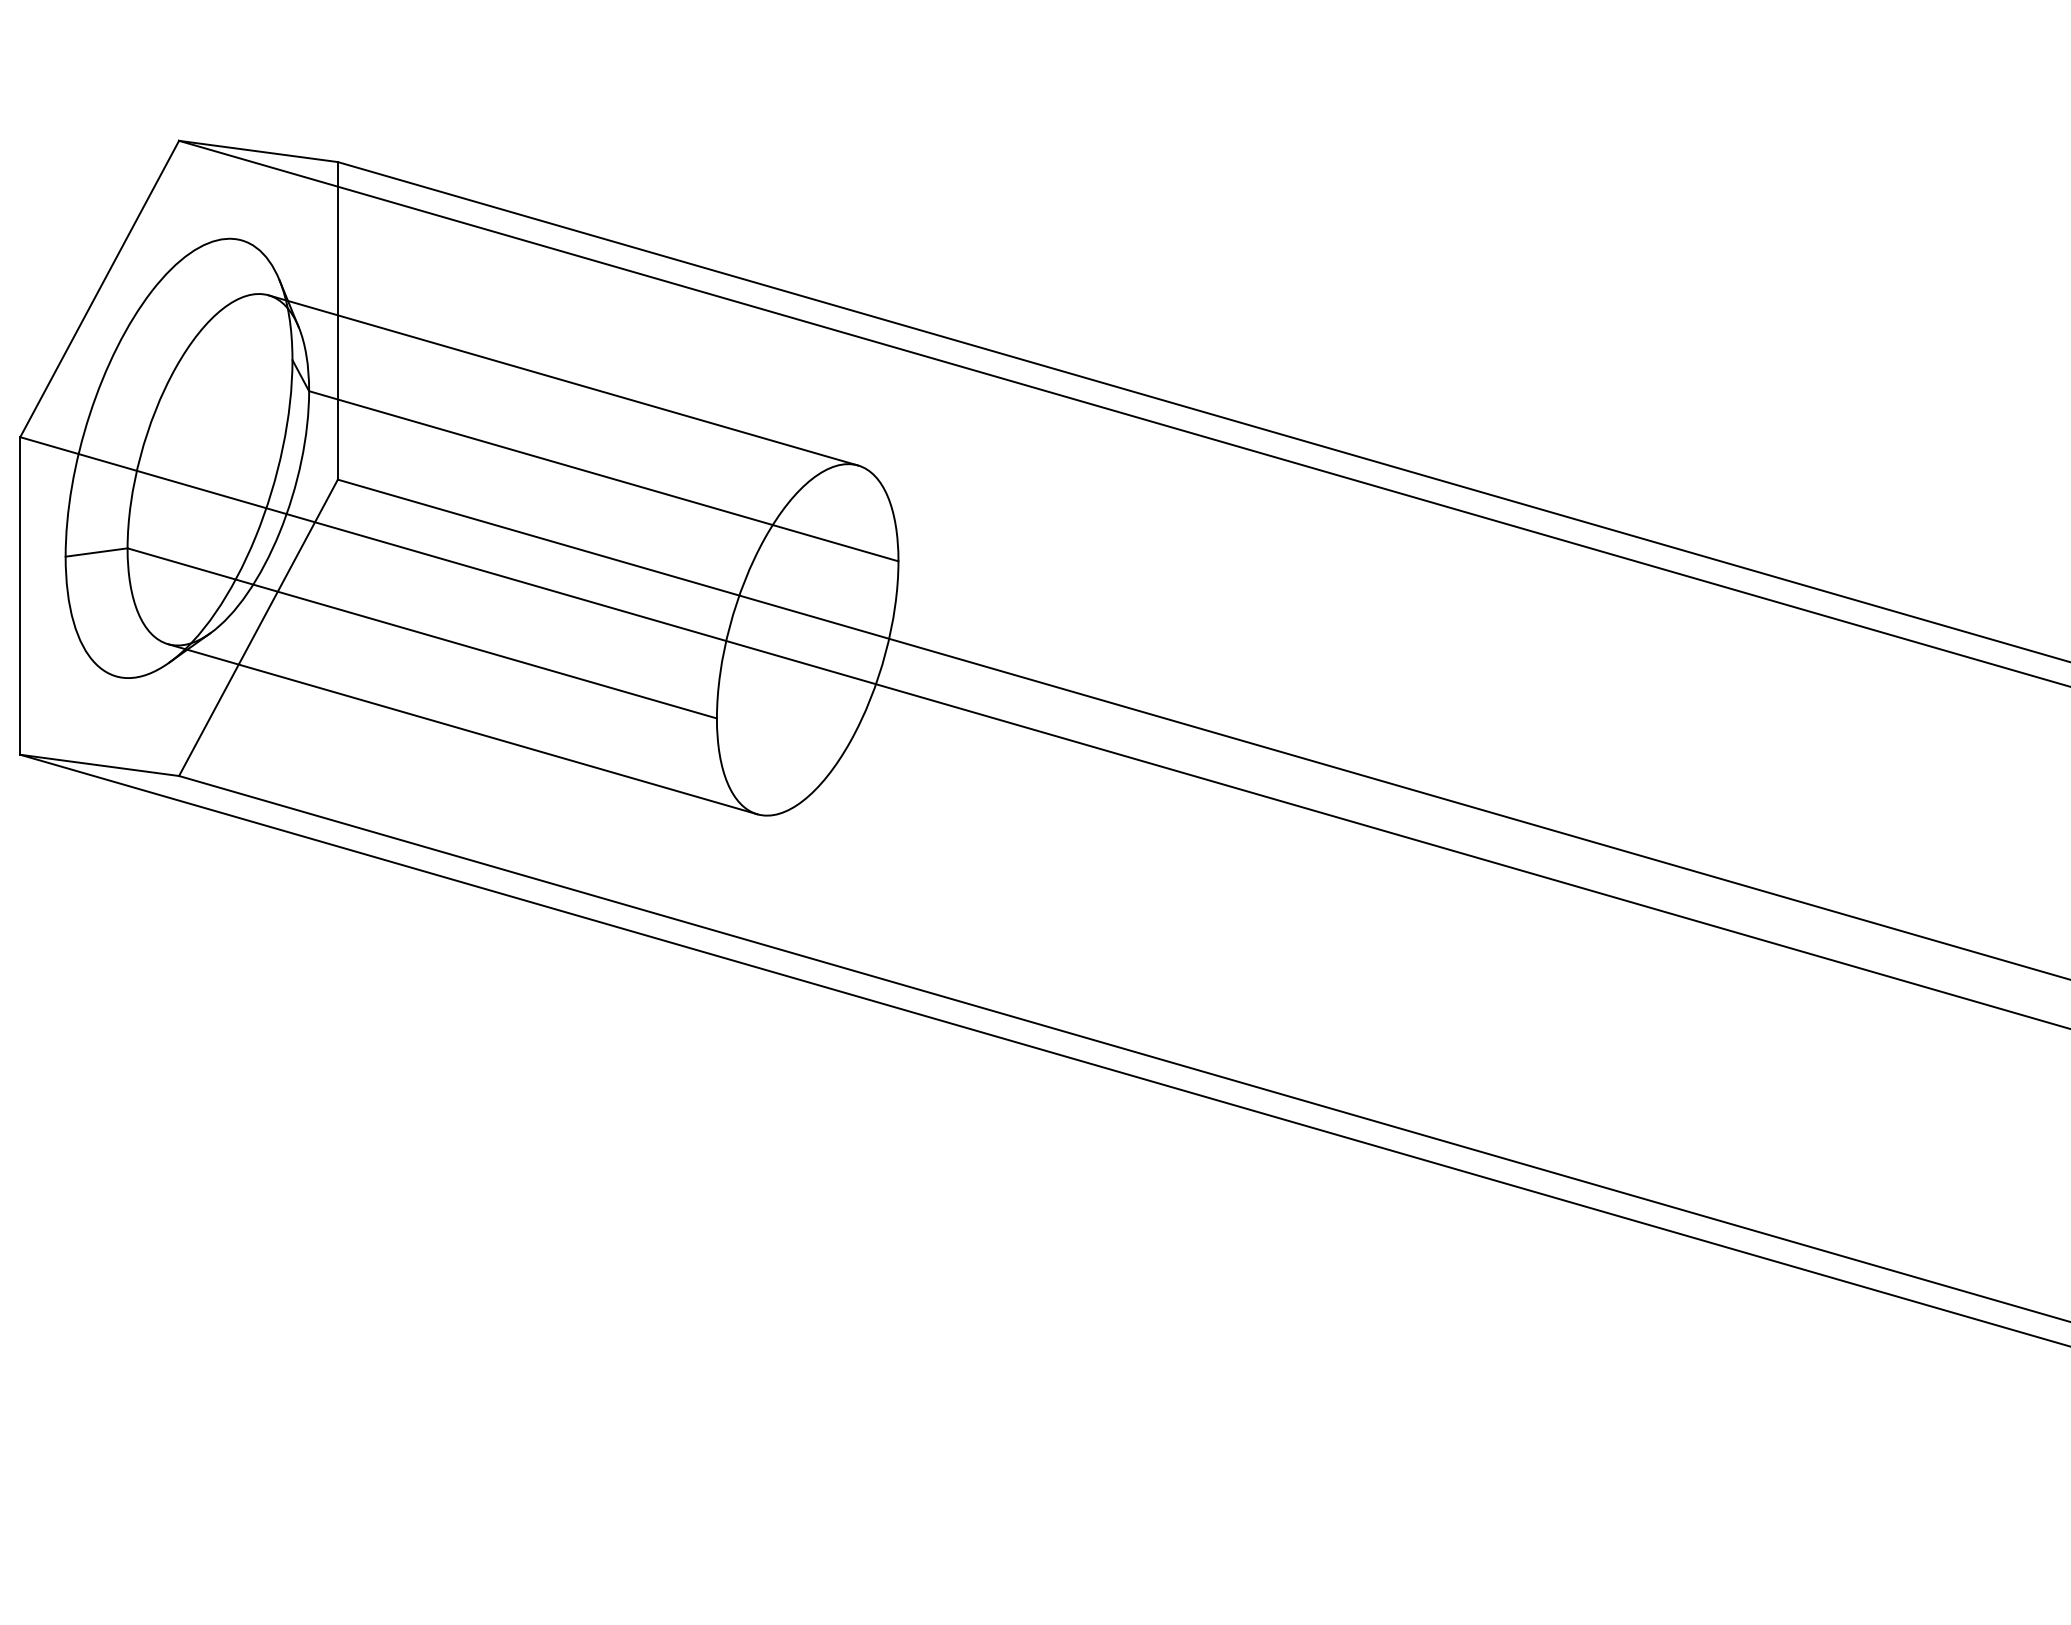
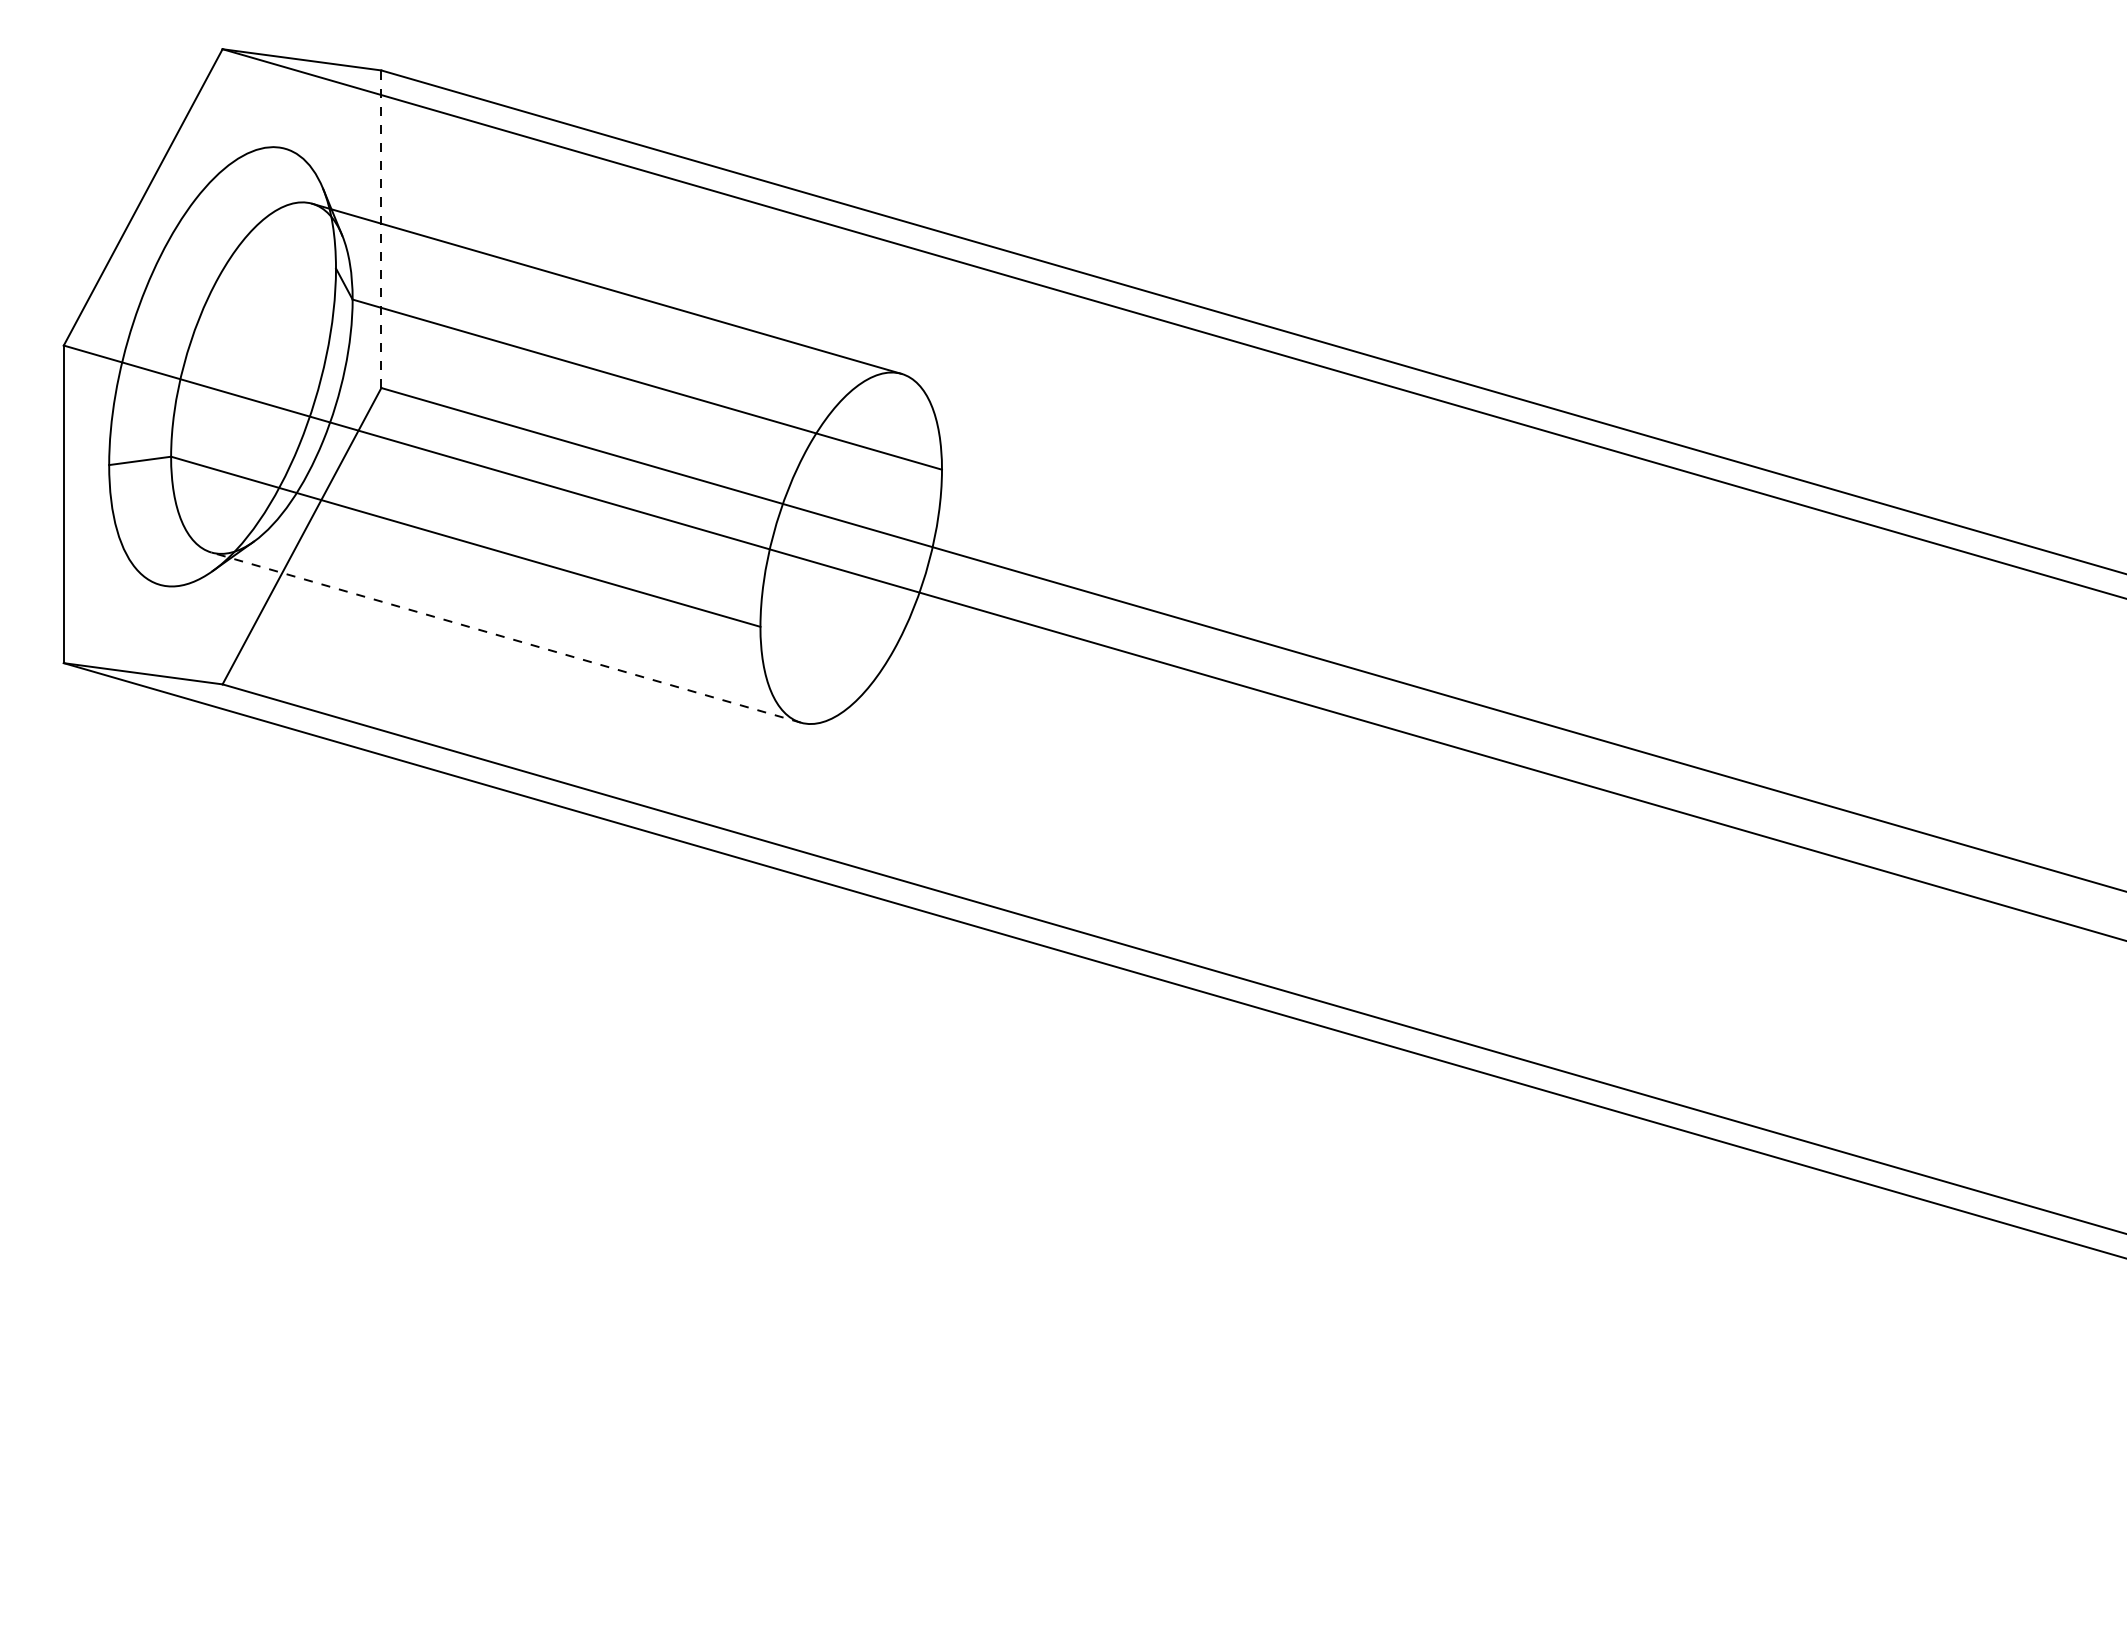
line: (337, 321) -> (381, 229), solid -> dashed
line: (462, 729) -> (506, 637), solid -> dashed

